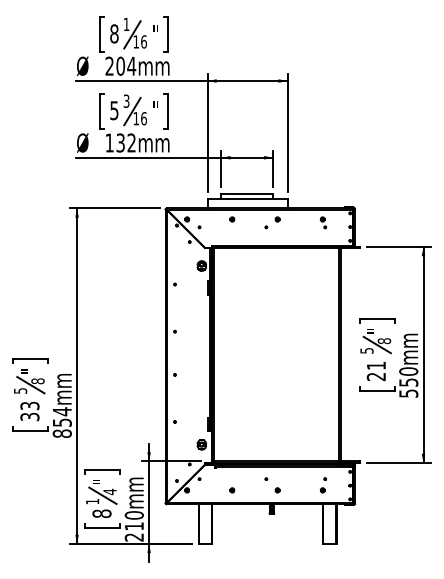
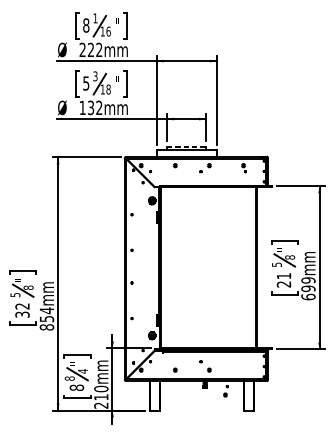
text: (126, 65) -> (95, 49), 204mm -> 222mm
text: (143, 118) -> (108, 89), 16 -> 18
line: (247, 194) -> (186, 146), solid -> dashed
text: (408, 382) -> (308, 288), 550mm -> 699mm
text: (29, 405) -> (22, 306), 33 -> 32
part: (323, 485) -> (226, 391), moved
text: (92, 501) -> (69, 378), 1 -> 8

